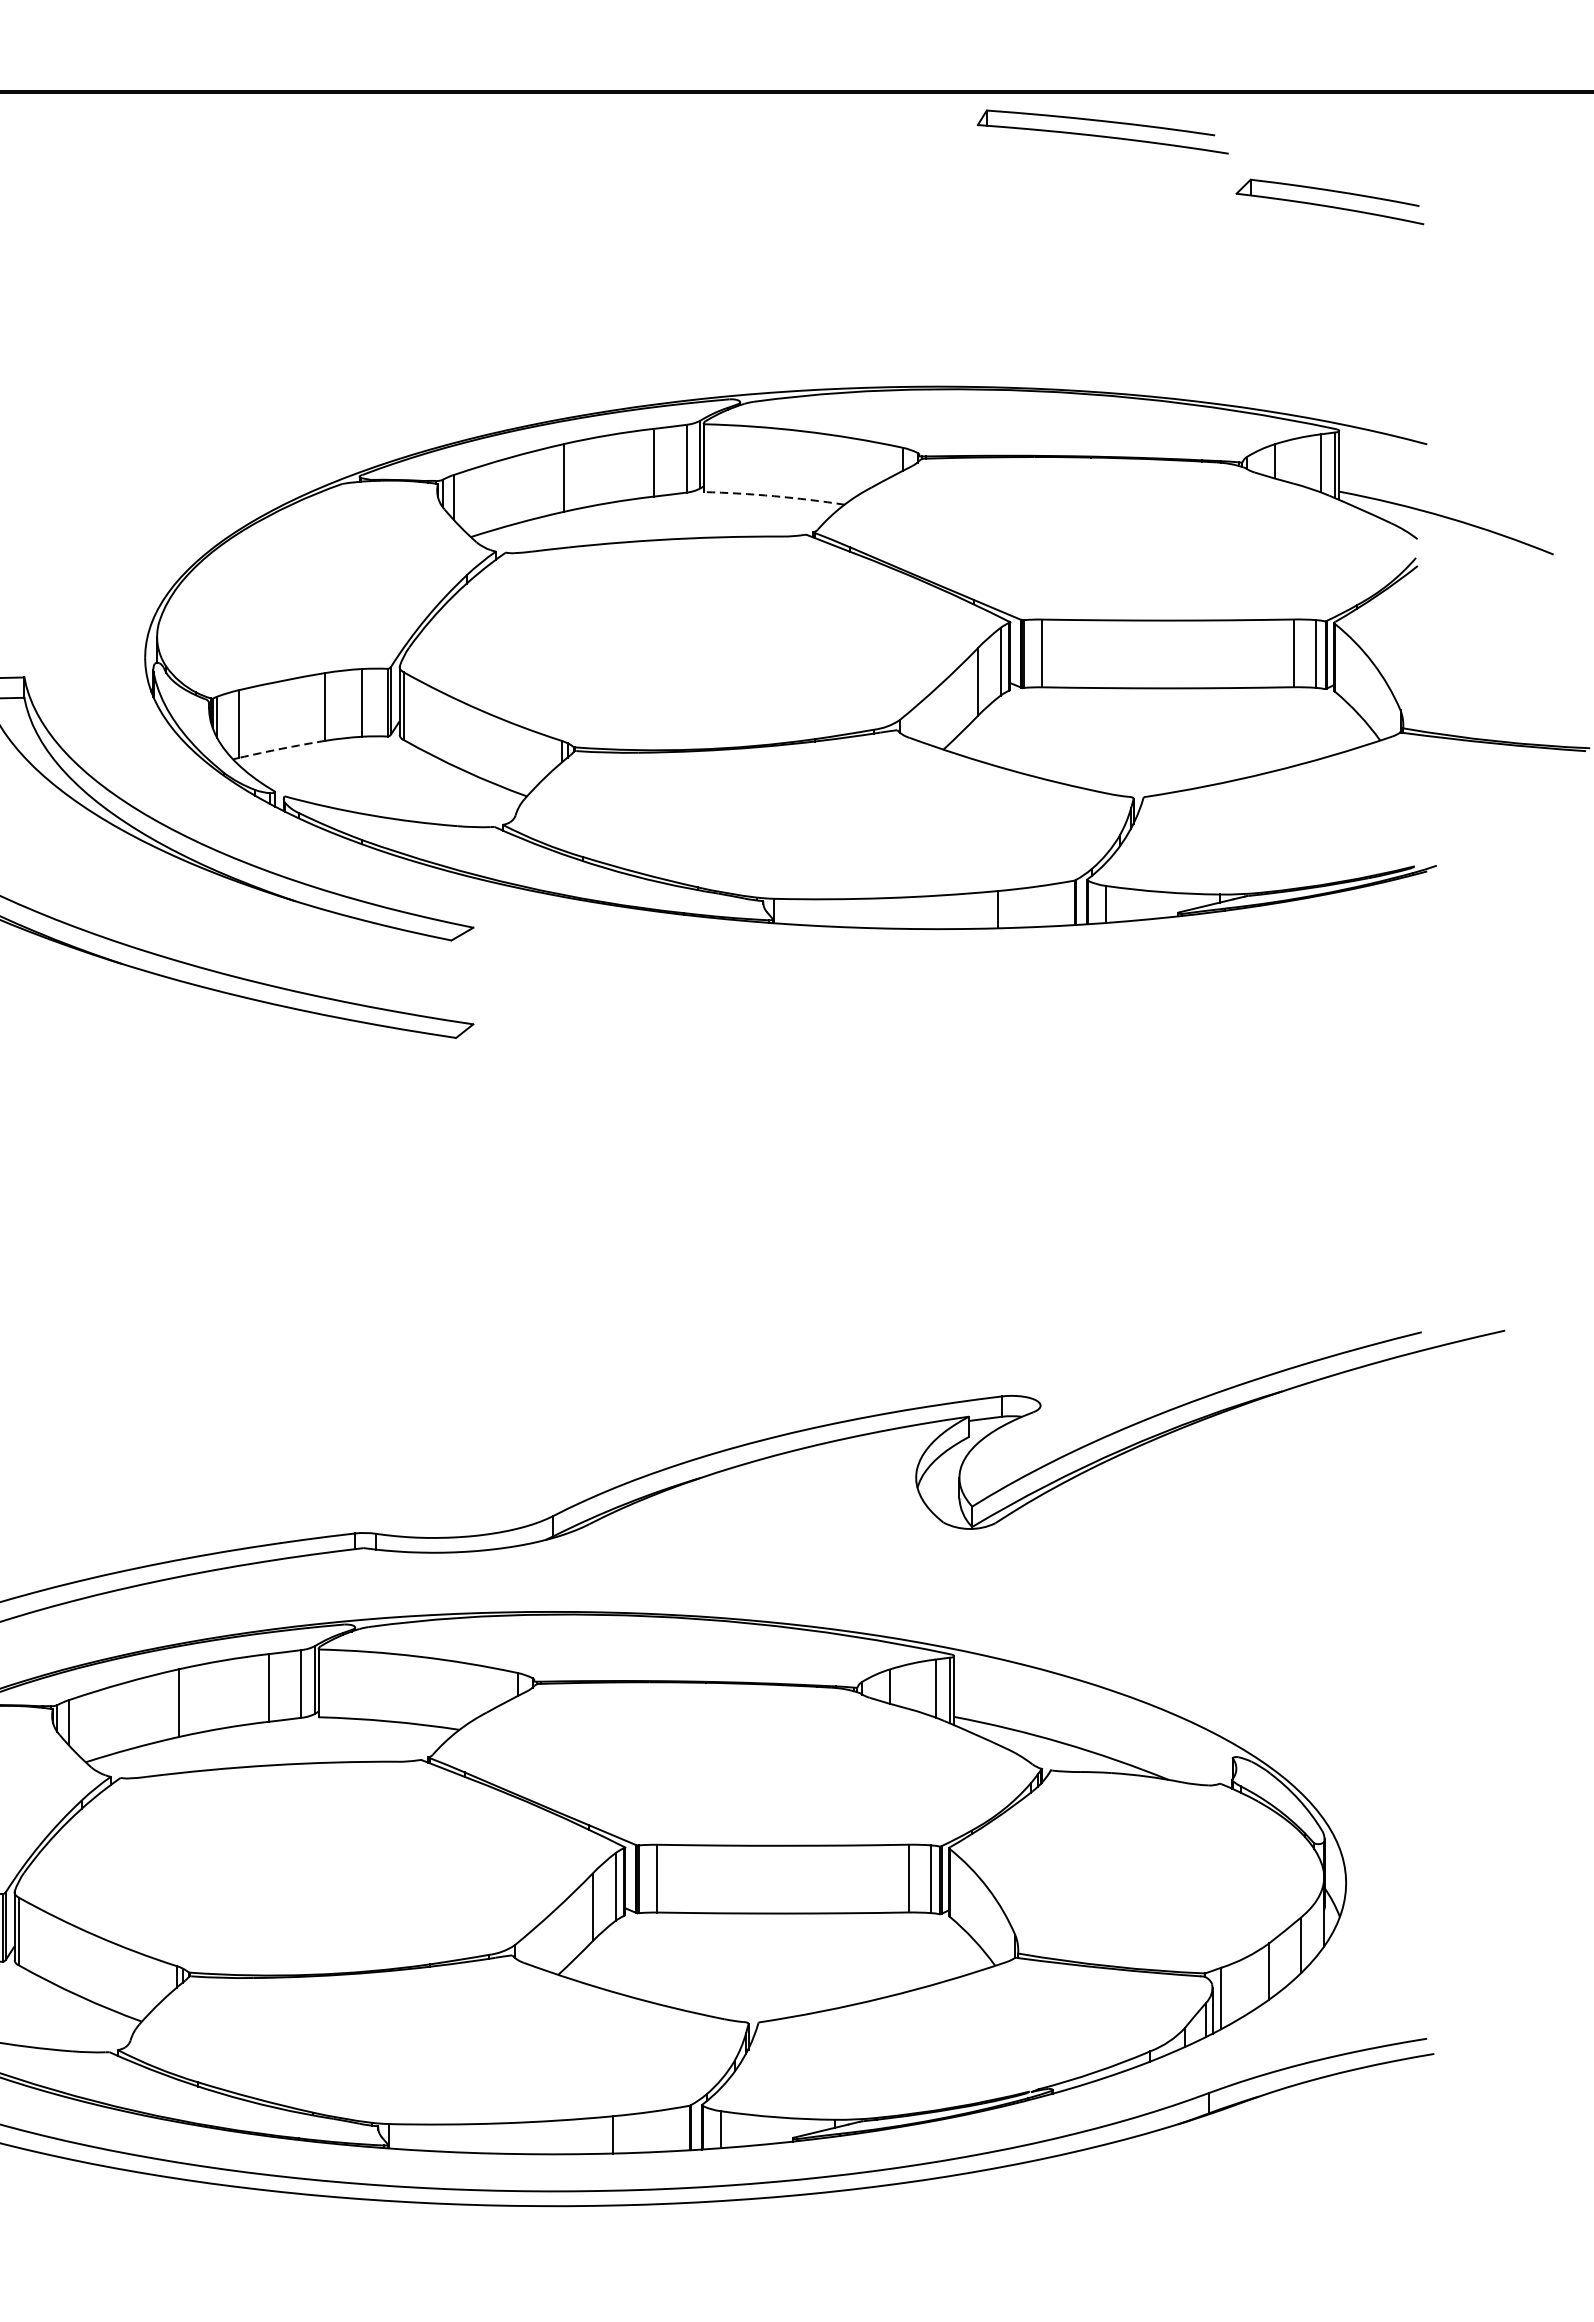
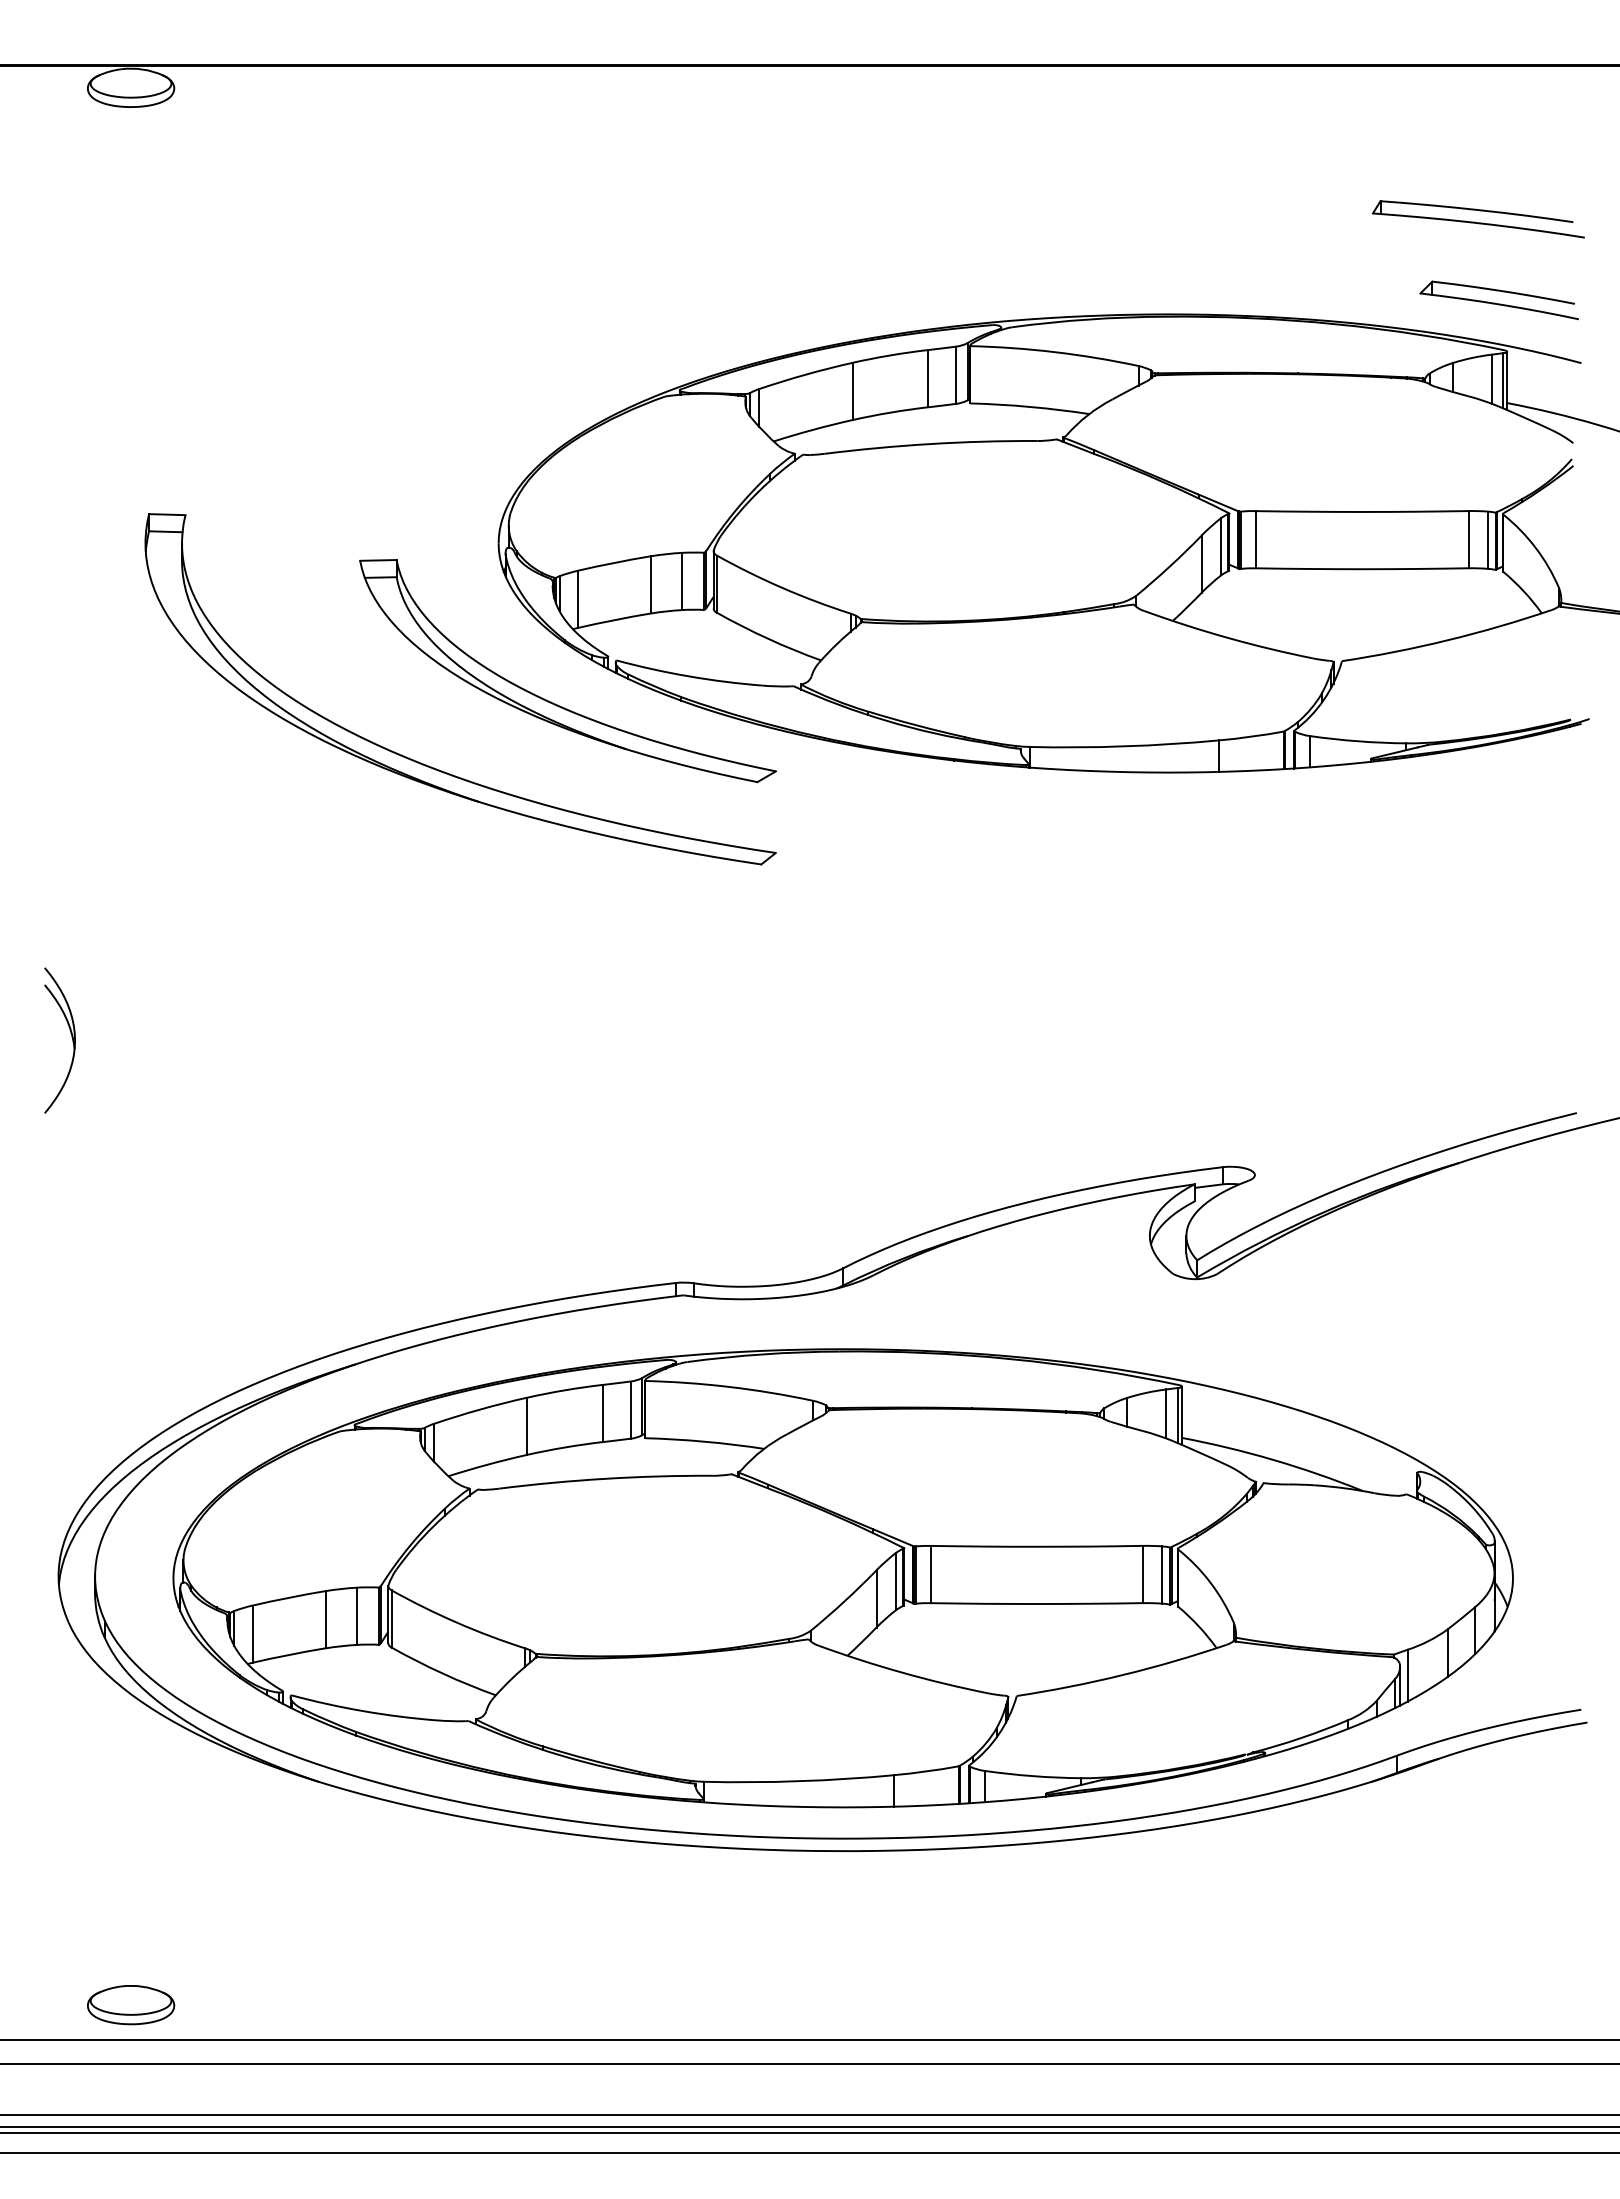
part: (1101, 132) -> (1477, 219), moved
part: (1328, 202) -> (1498, 300), moved
arc: (774, 495) -> (1030, 406), dashed -> solid
arc: (282, 749) -> (614, 620), dashed -> solid

